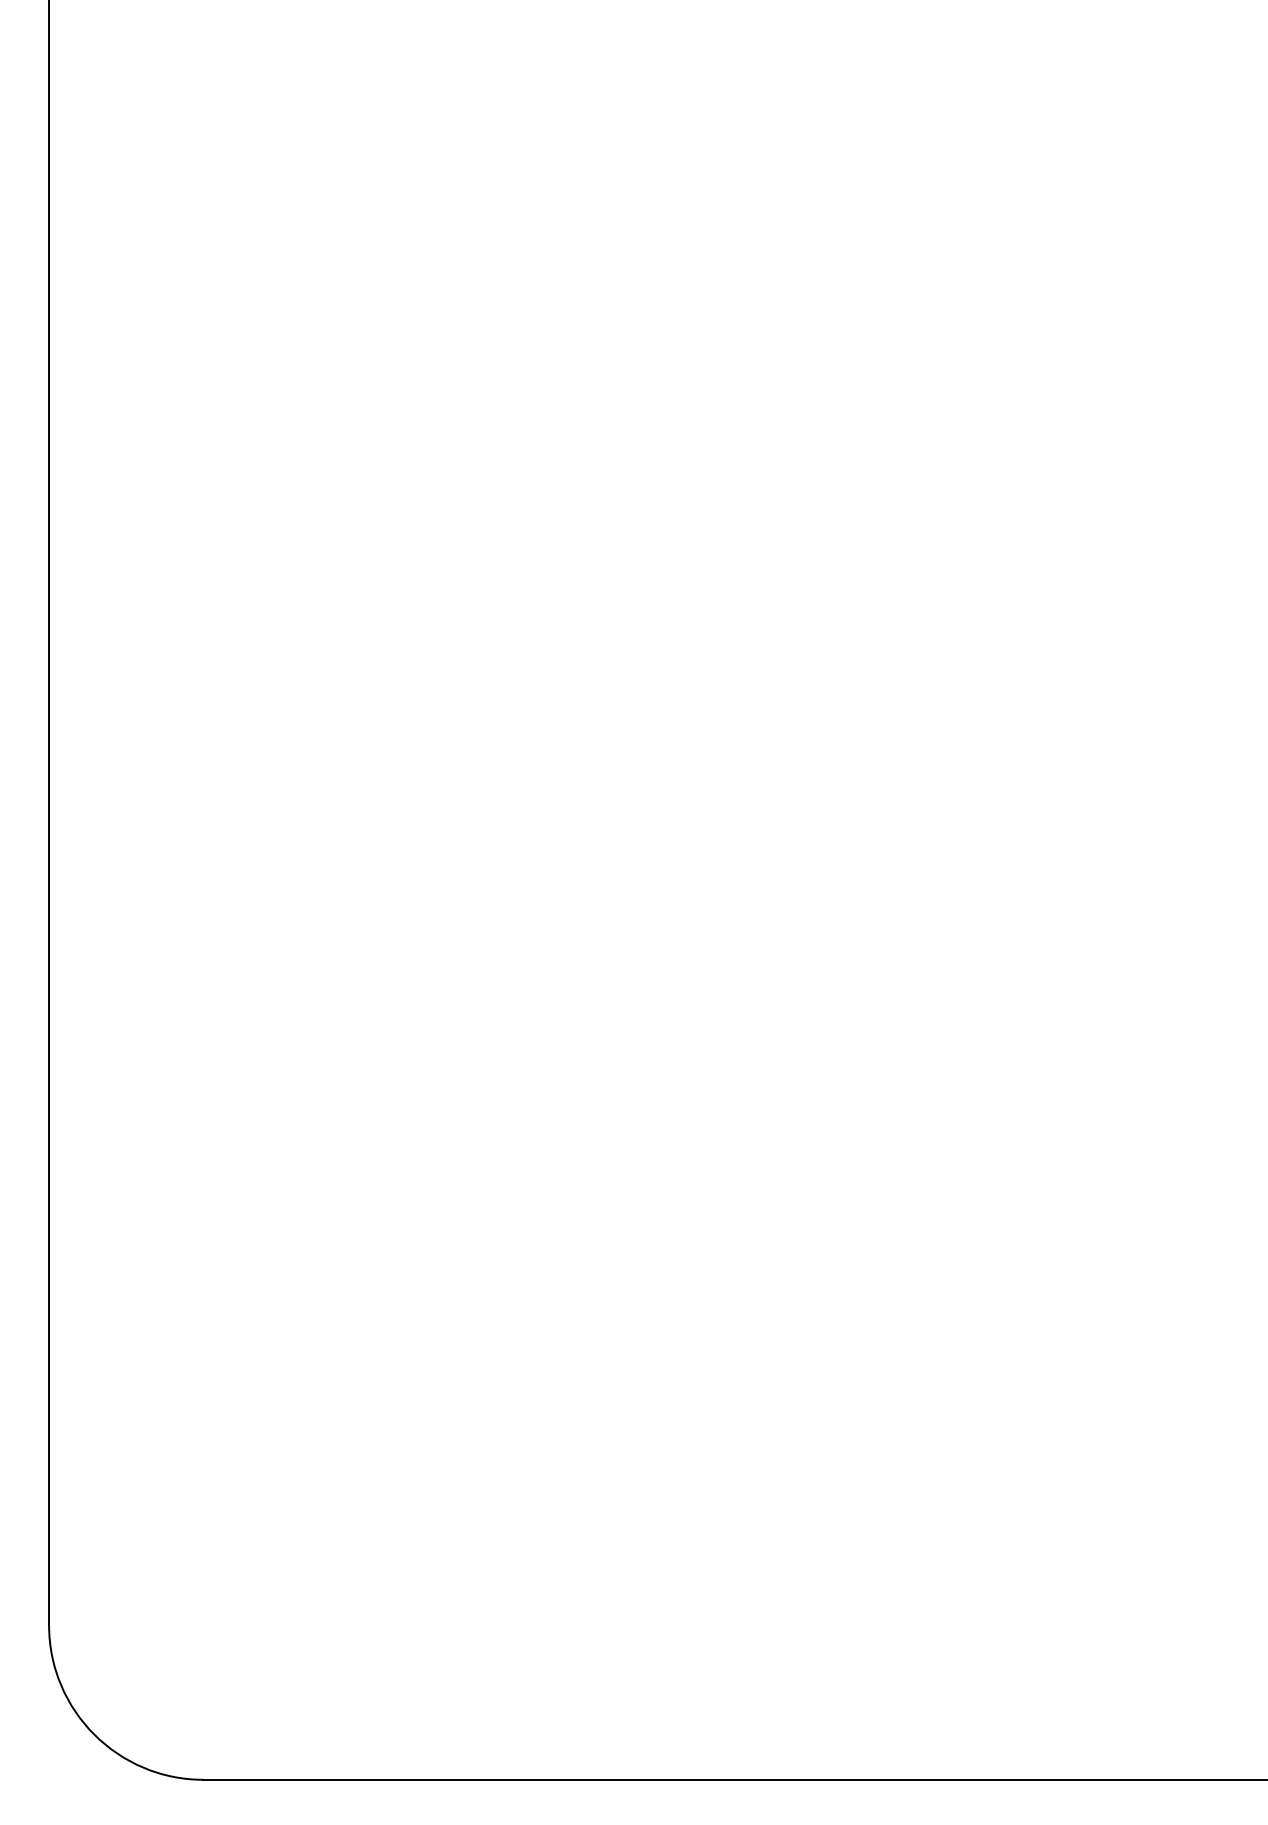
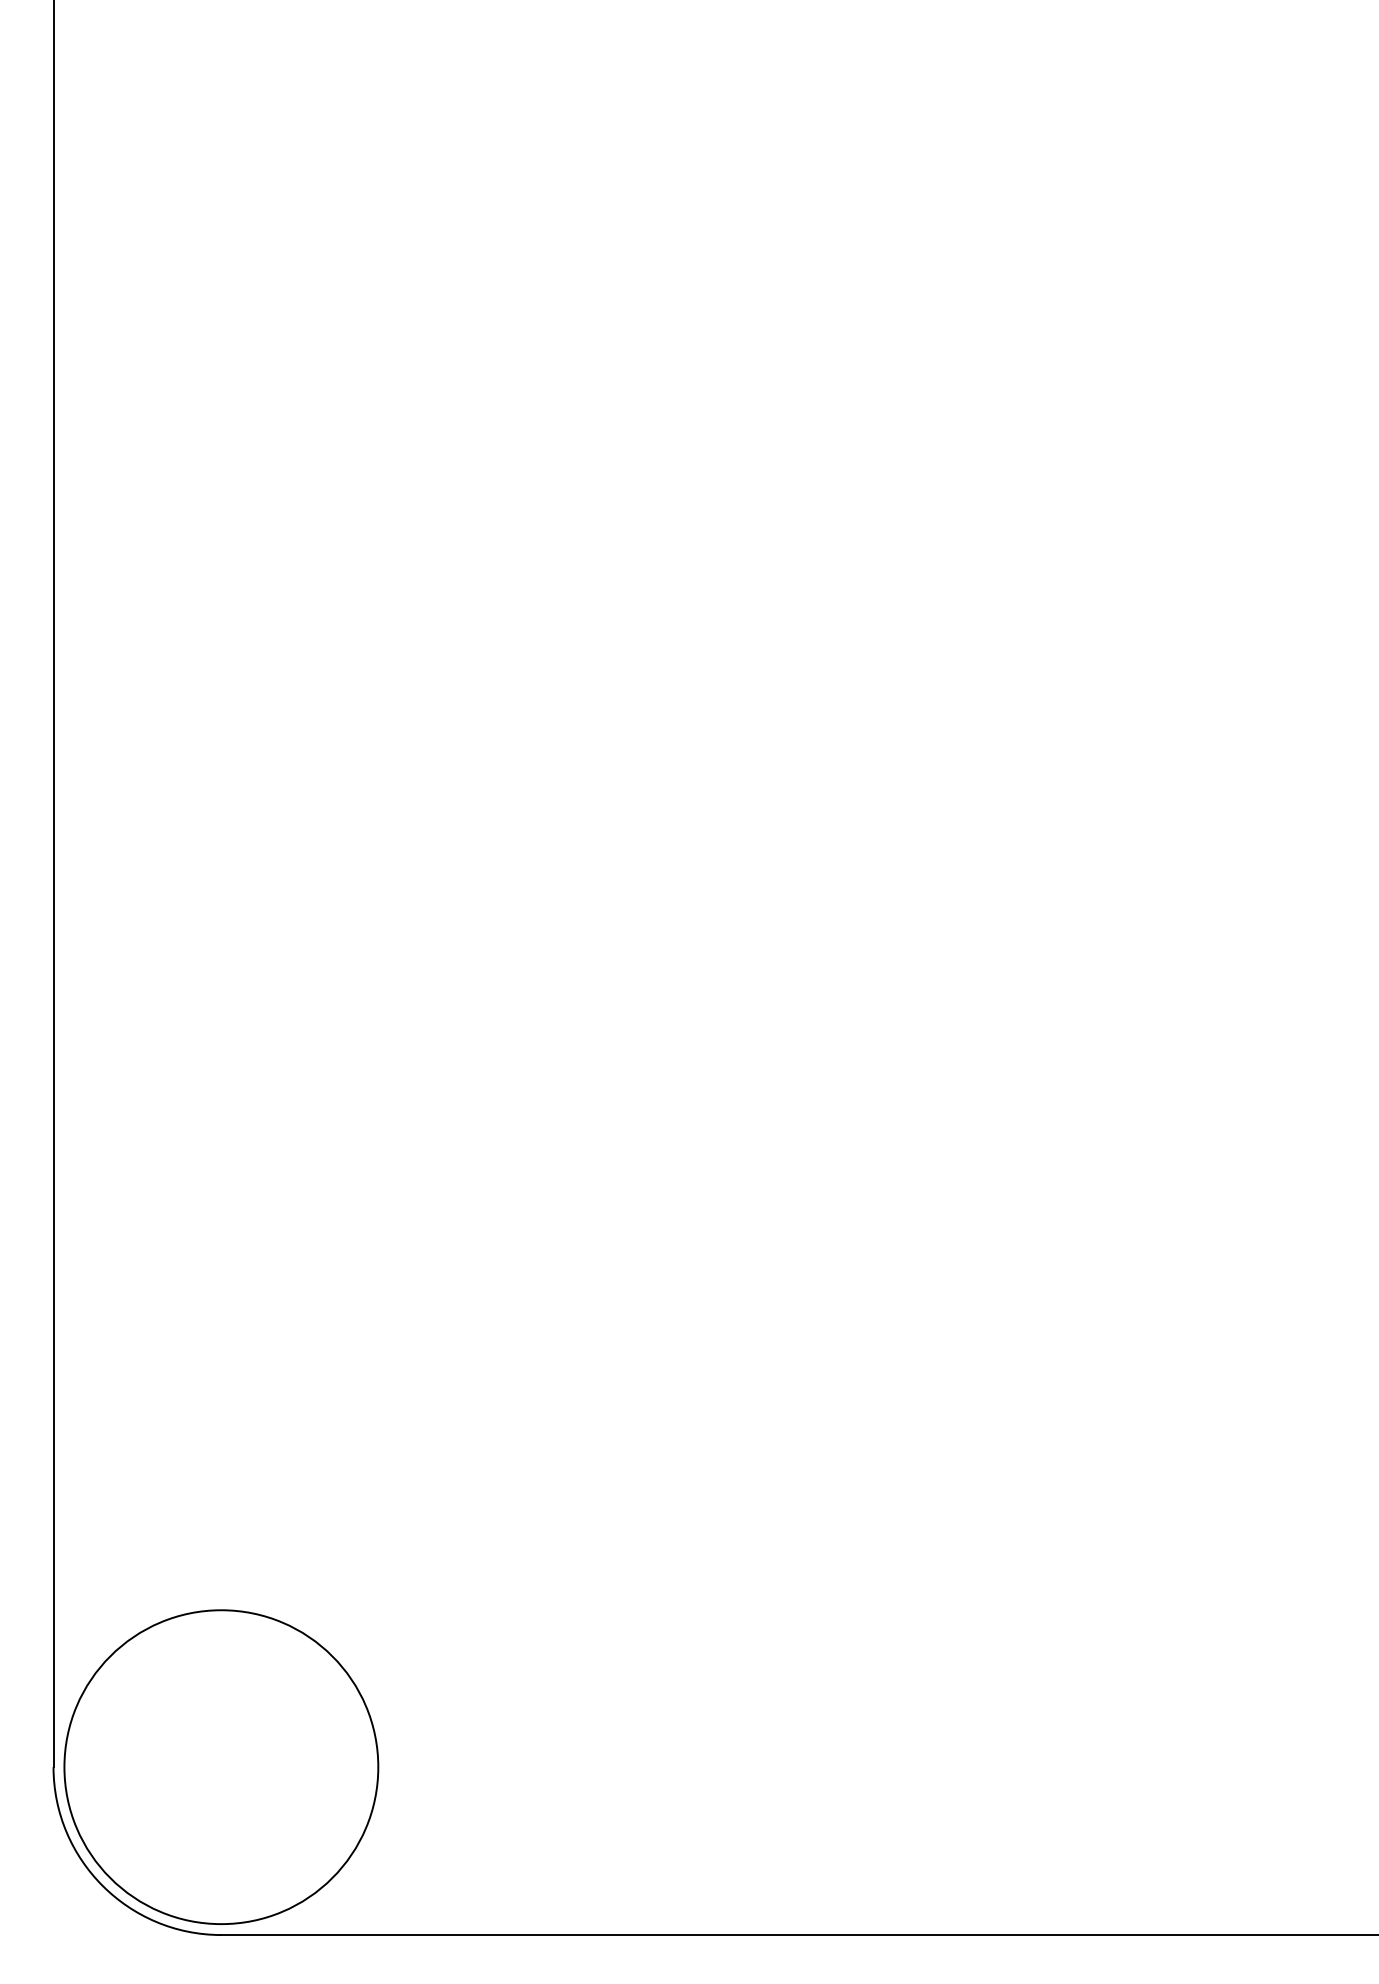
circle: (203, 1624) -> (221, 1766), added

